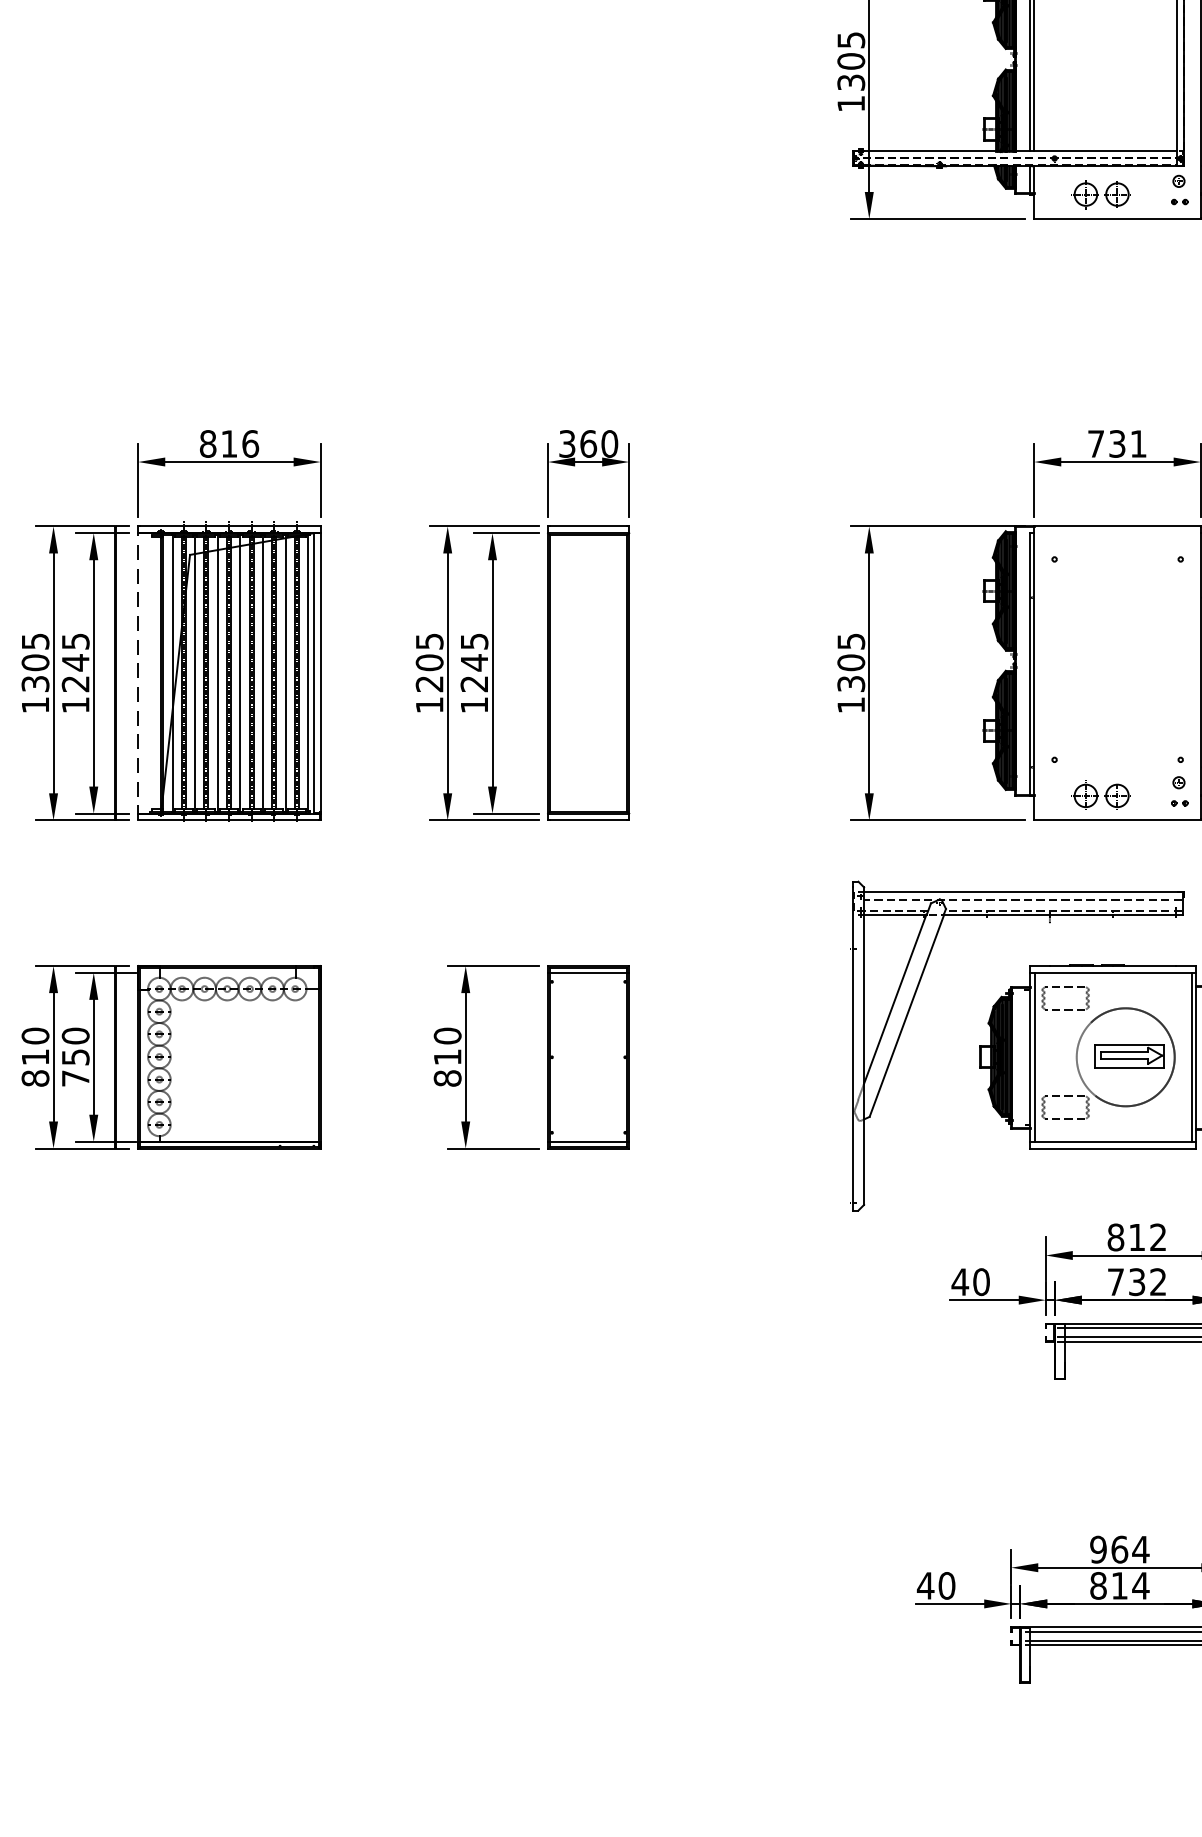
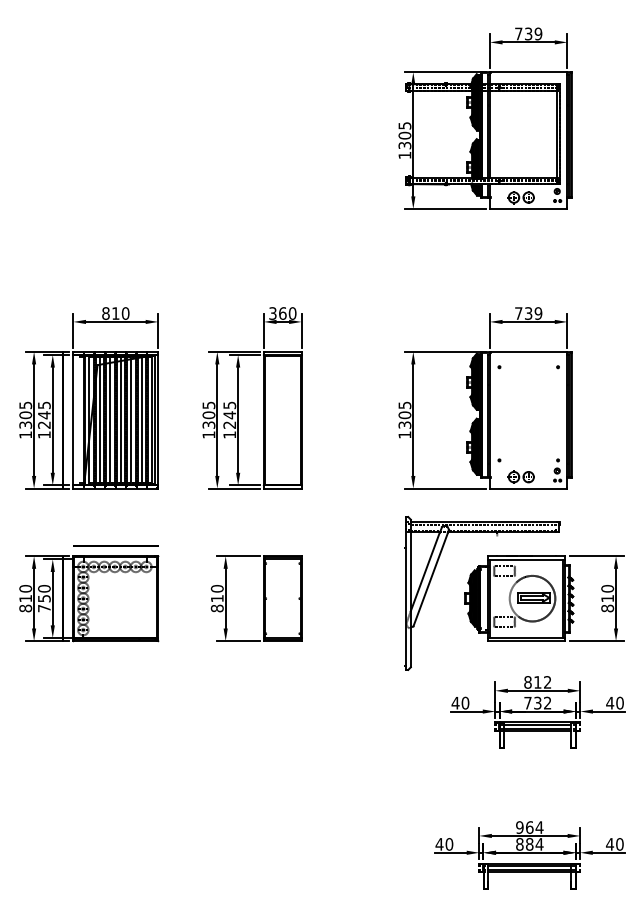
text: (250, 443) -> (125, 313), 816 -> 810
text: (1138, 443) -> (538, 313), 731 -> 739
line: (138, 676) -> (73, 421), dashed -> solid
text: (430, 682) -> (209, 424), 1205 -> 1305
line: (228, 942) -> (115, 545), added
text: (1119, 1586) -> (529, 844), 814 -> 884

